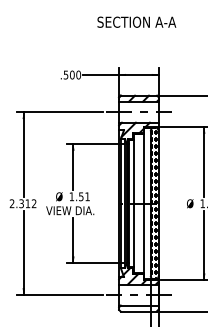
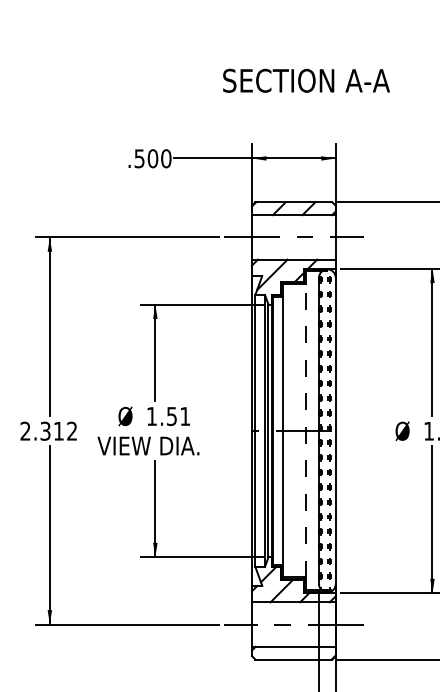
text: (136, 21) -> (305, 79), moved
line: (144, 203) -> (305, 430), solid -> dashed

